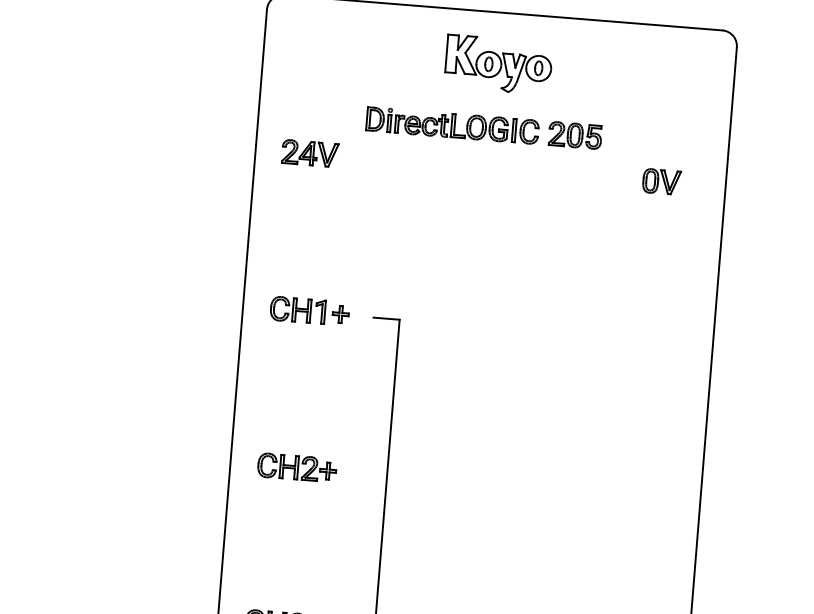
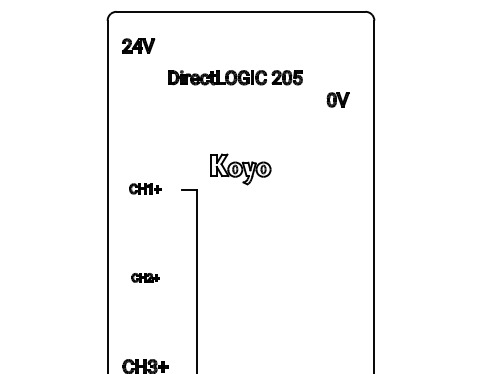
part: (498, 64) -> (240, 169), moved
part: (310, 152) -> (138, 45), moved
part: (309, 310) -> (145, 188), size x0.7
part: (297, 467) -> (145, 277), size x0.6

